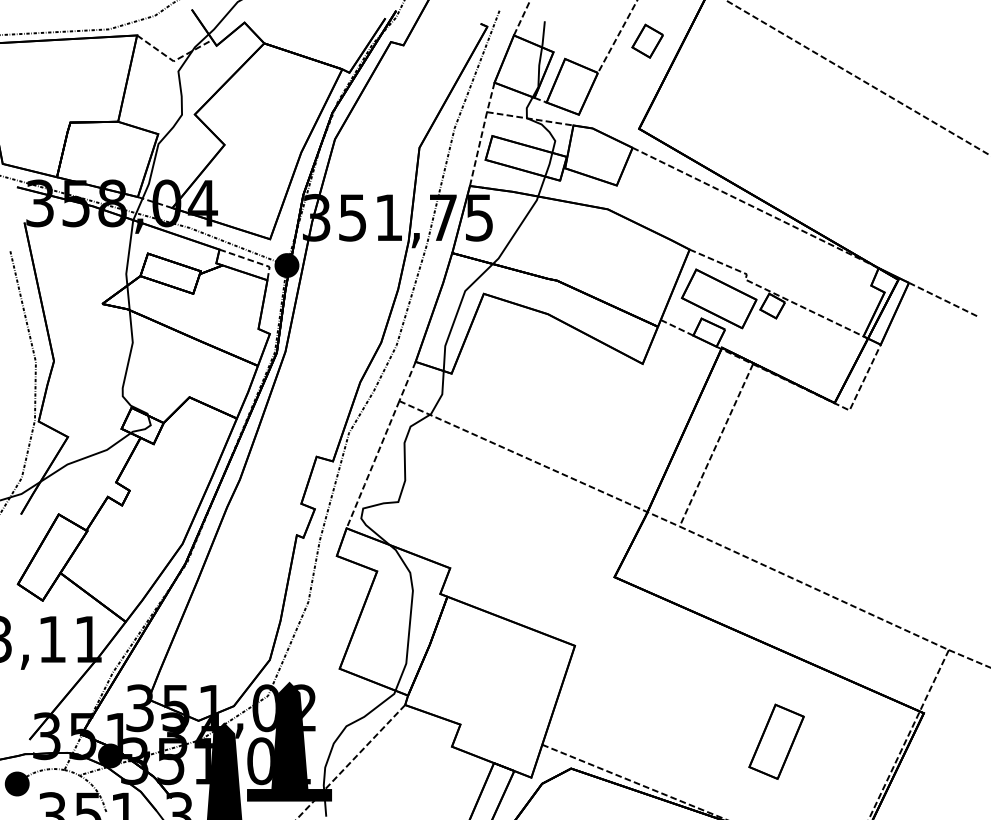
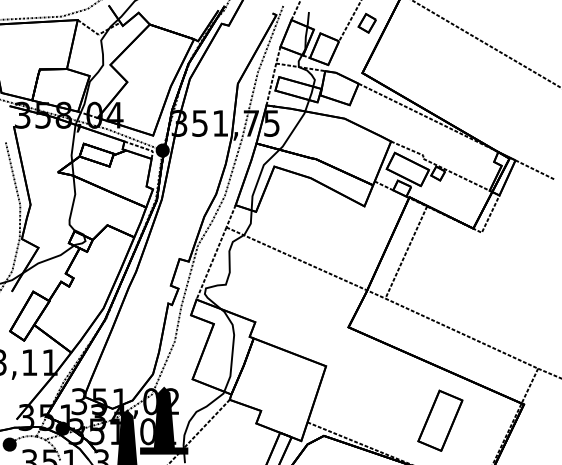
part: (776, 741) -> (440, 420), size x1.43

